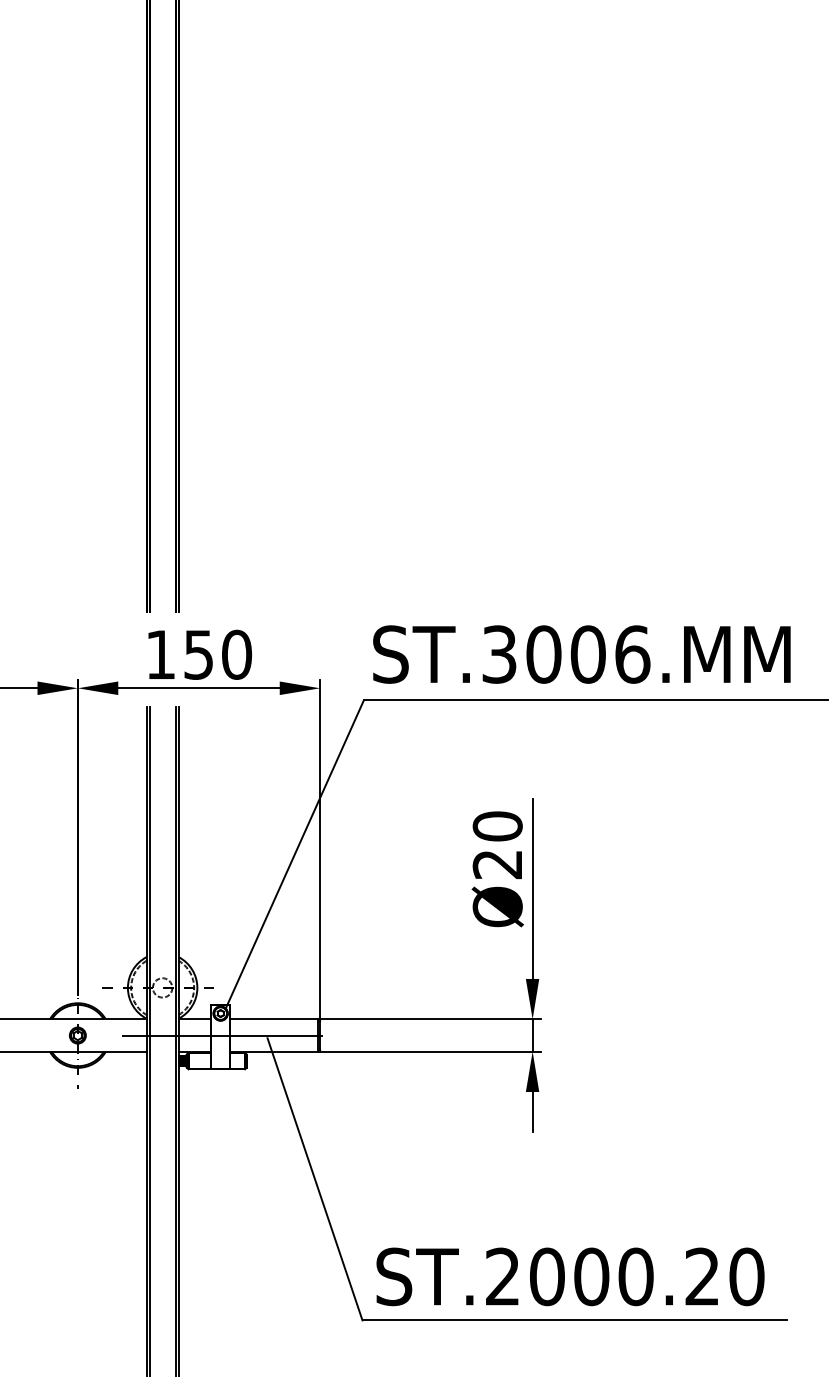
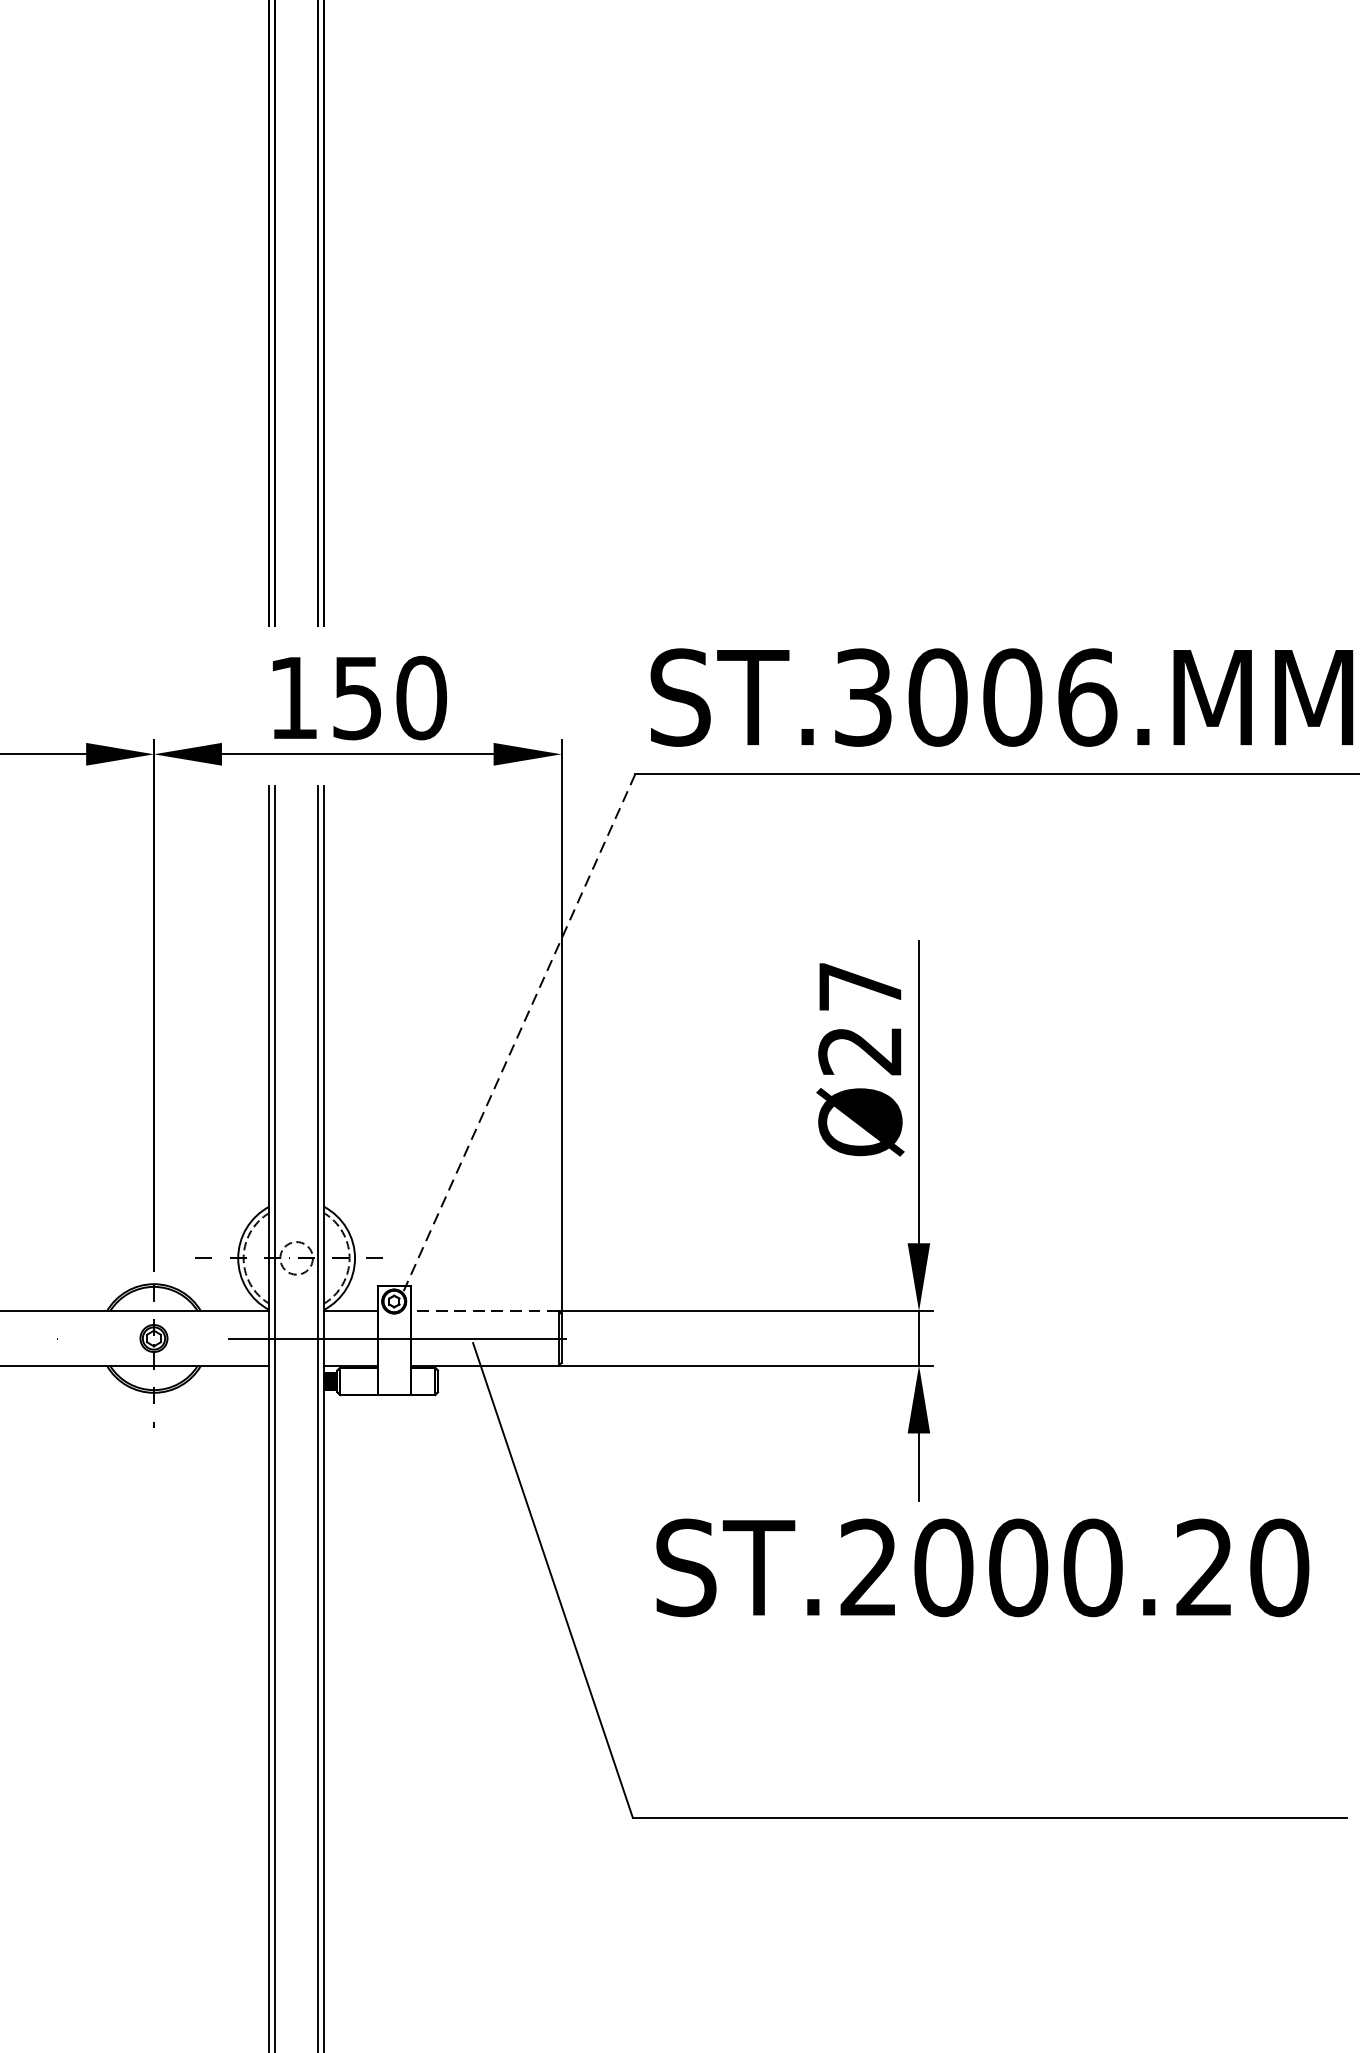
text: (497, 826) -> (859, 986), Ø20 -> Ø27
line: (294, 854) -> (518, 1033), solid -> dashed
line: (273, 1019) -> (483, 1311), solid -> dashed
text: (570, 1276) -> (982, 1567), moved

